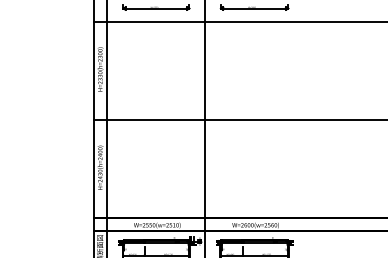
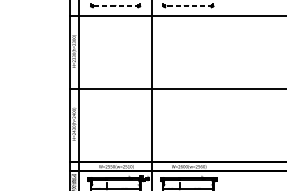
line: (156, 8) -> (115, 6), solid -> dashed
line: (254, 8) -> (188, 6), solid -> dashed

